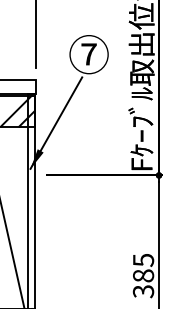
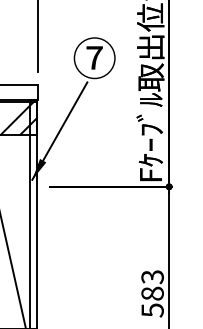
text: (143, 275) -> (152, 293), 385 -> 583

